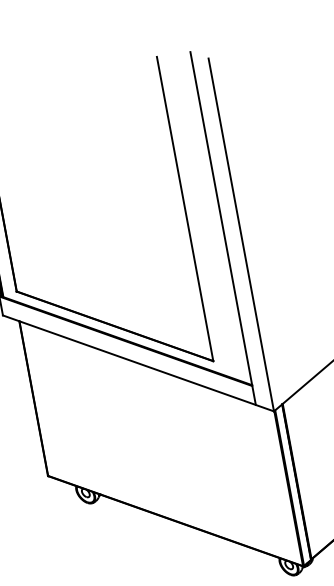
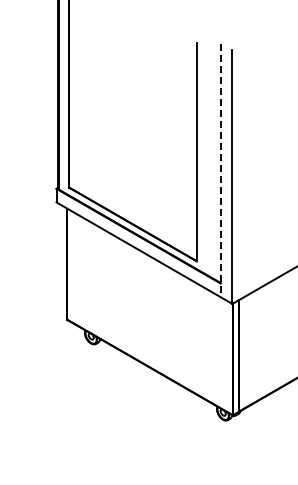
line: (222, 228) -> (220, 170), solid -> dashed

